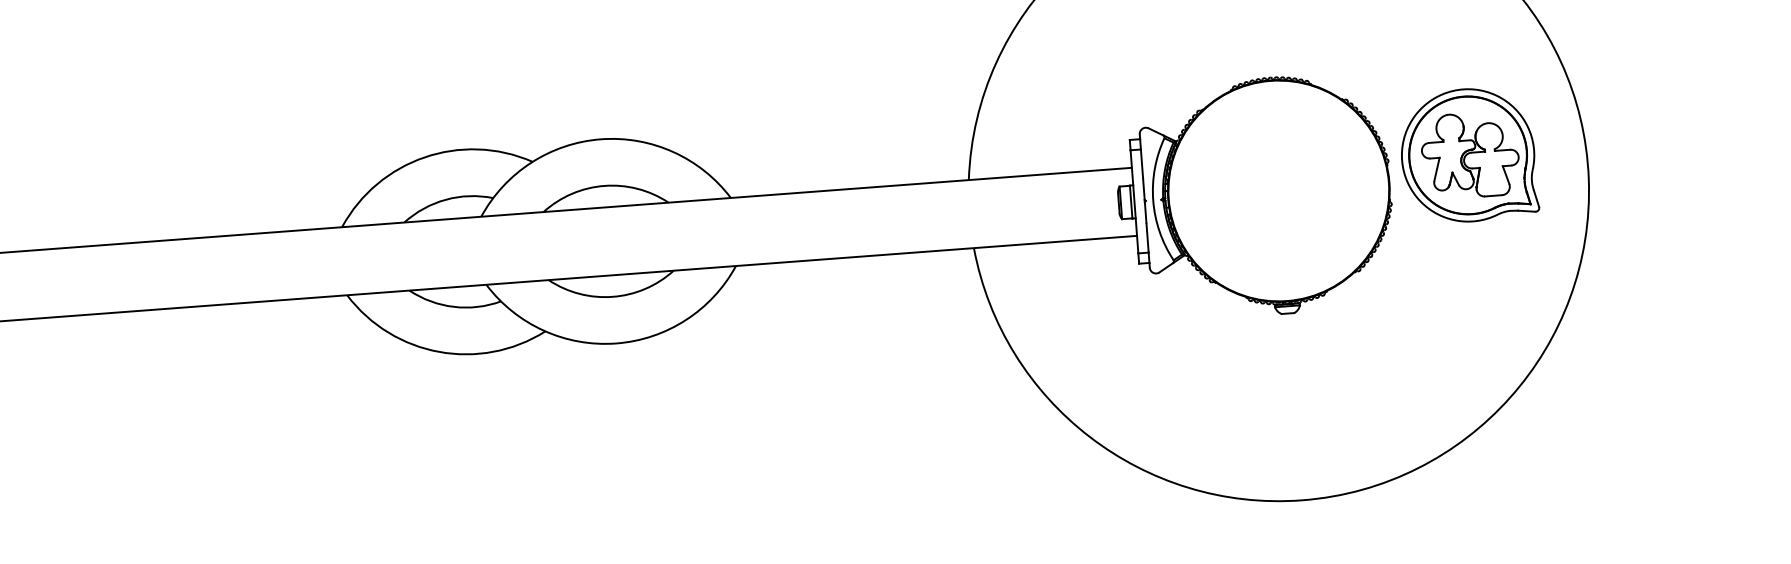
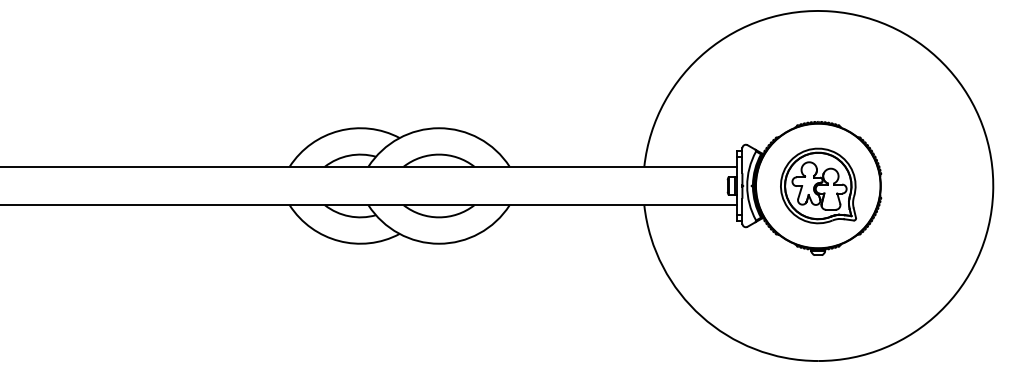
part: (1468, 154) -> (818, 185), moved

